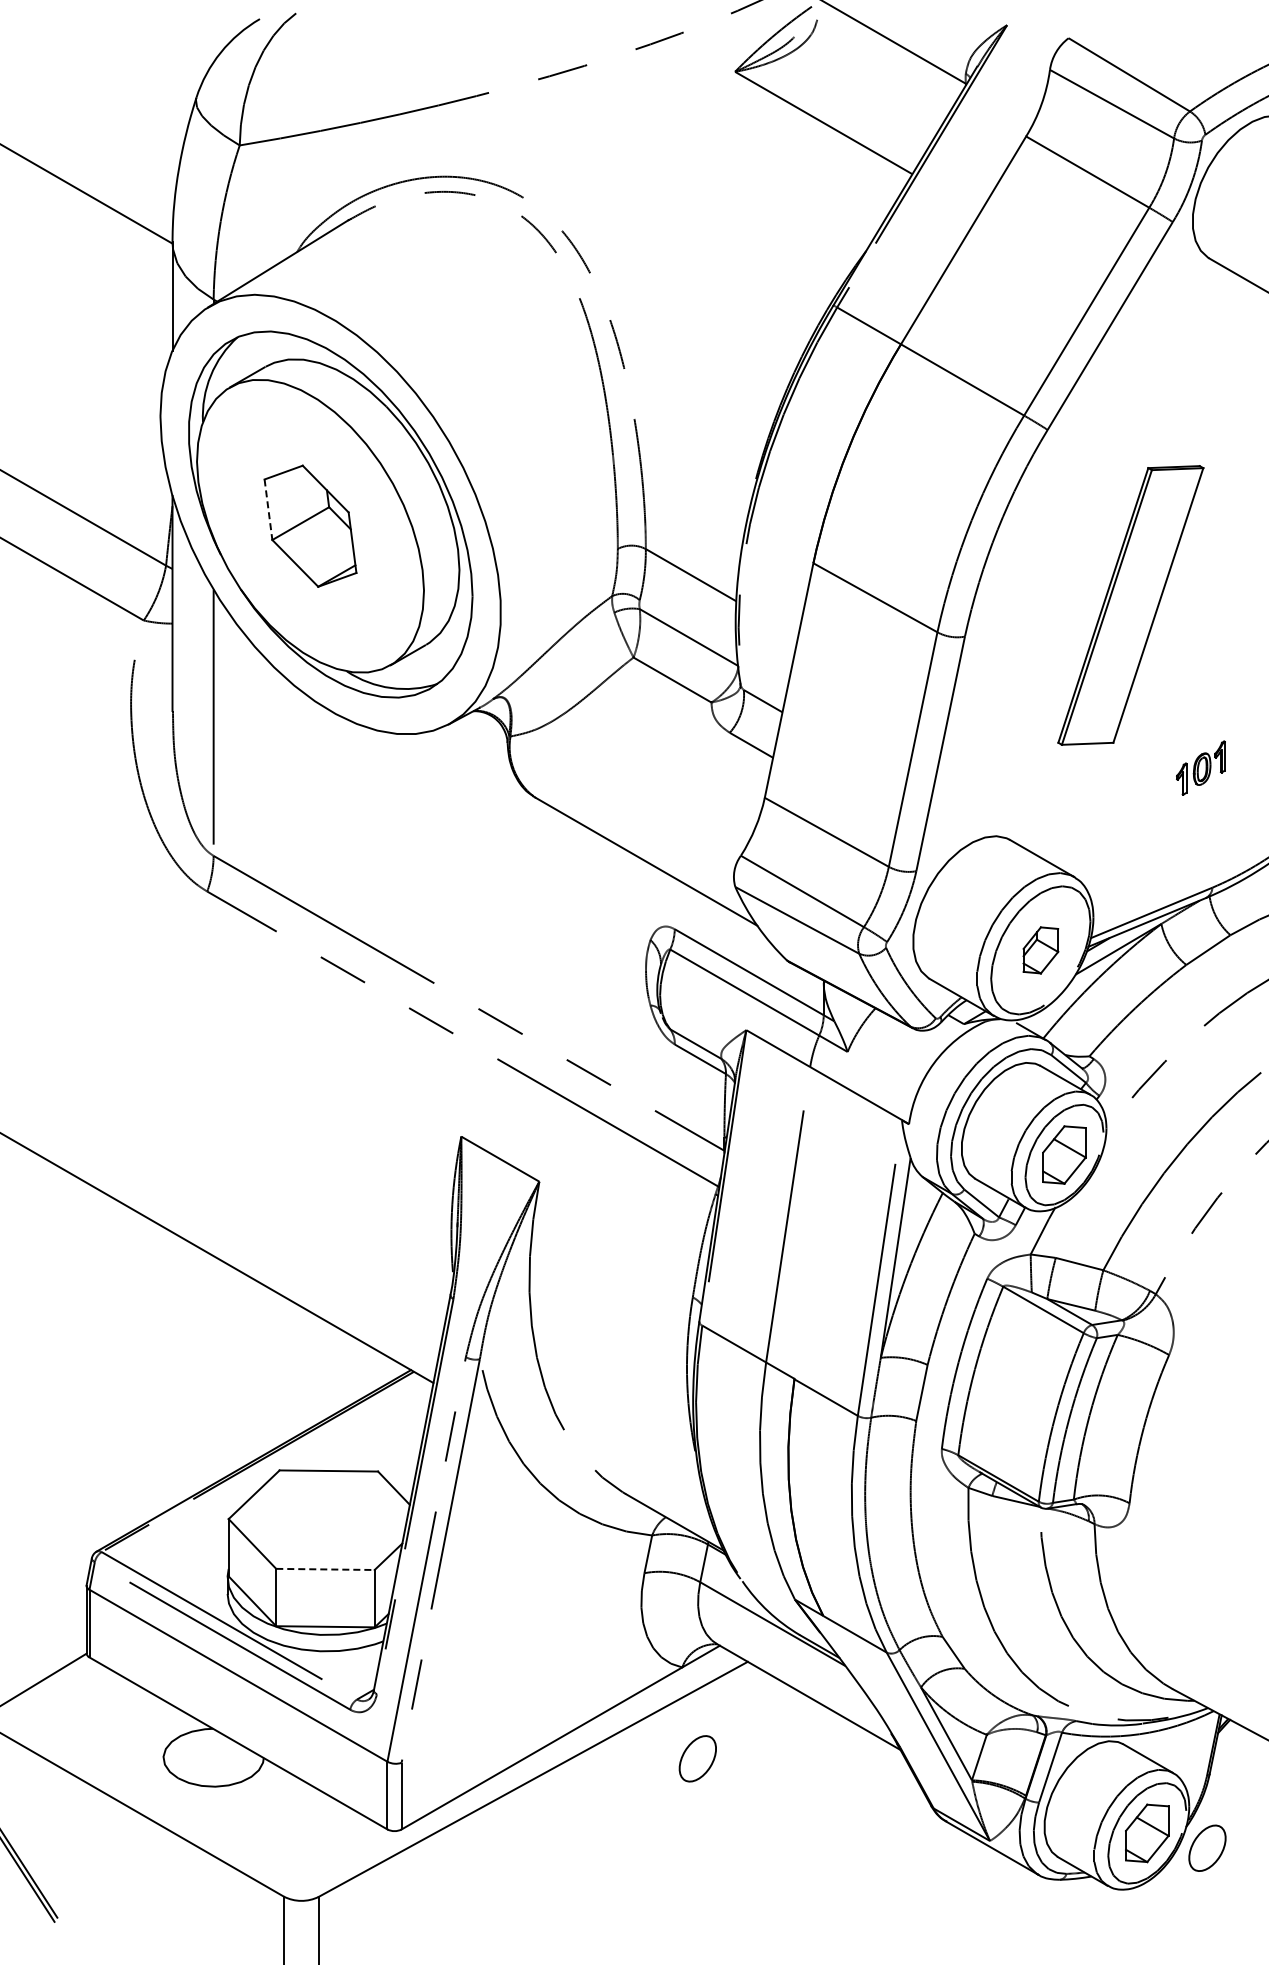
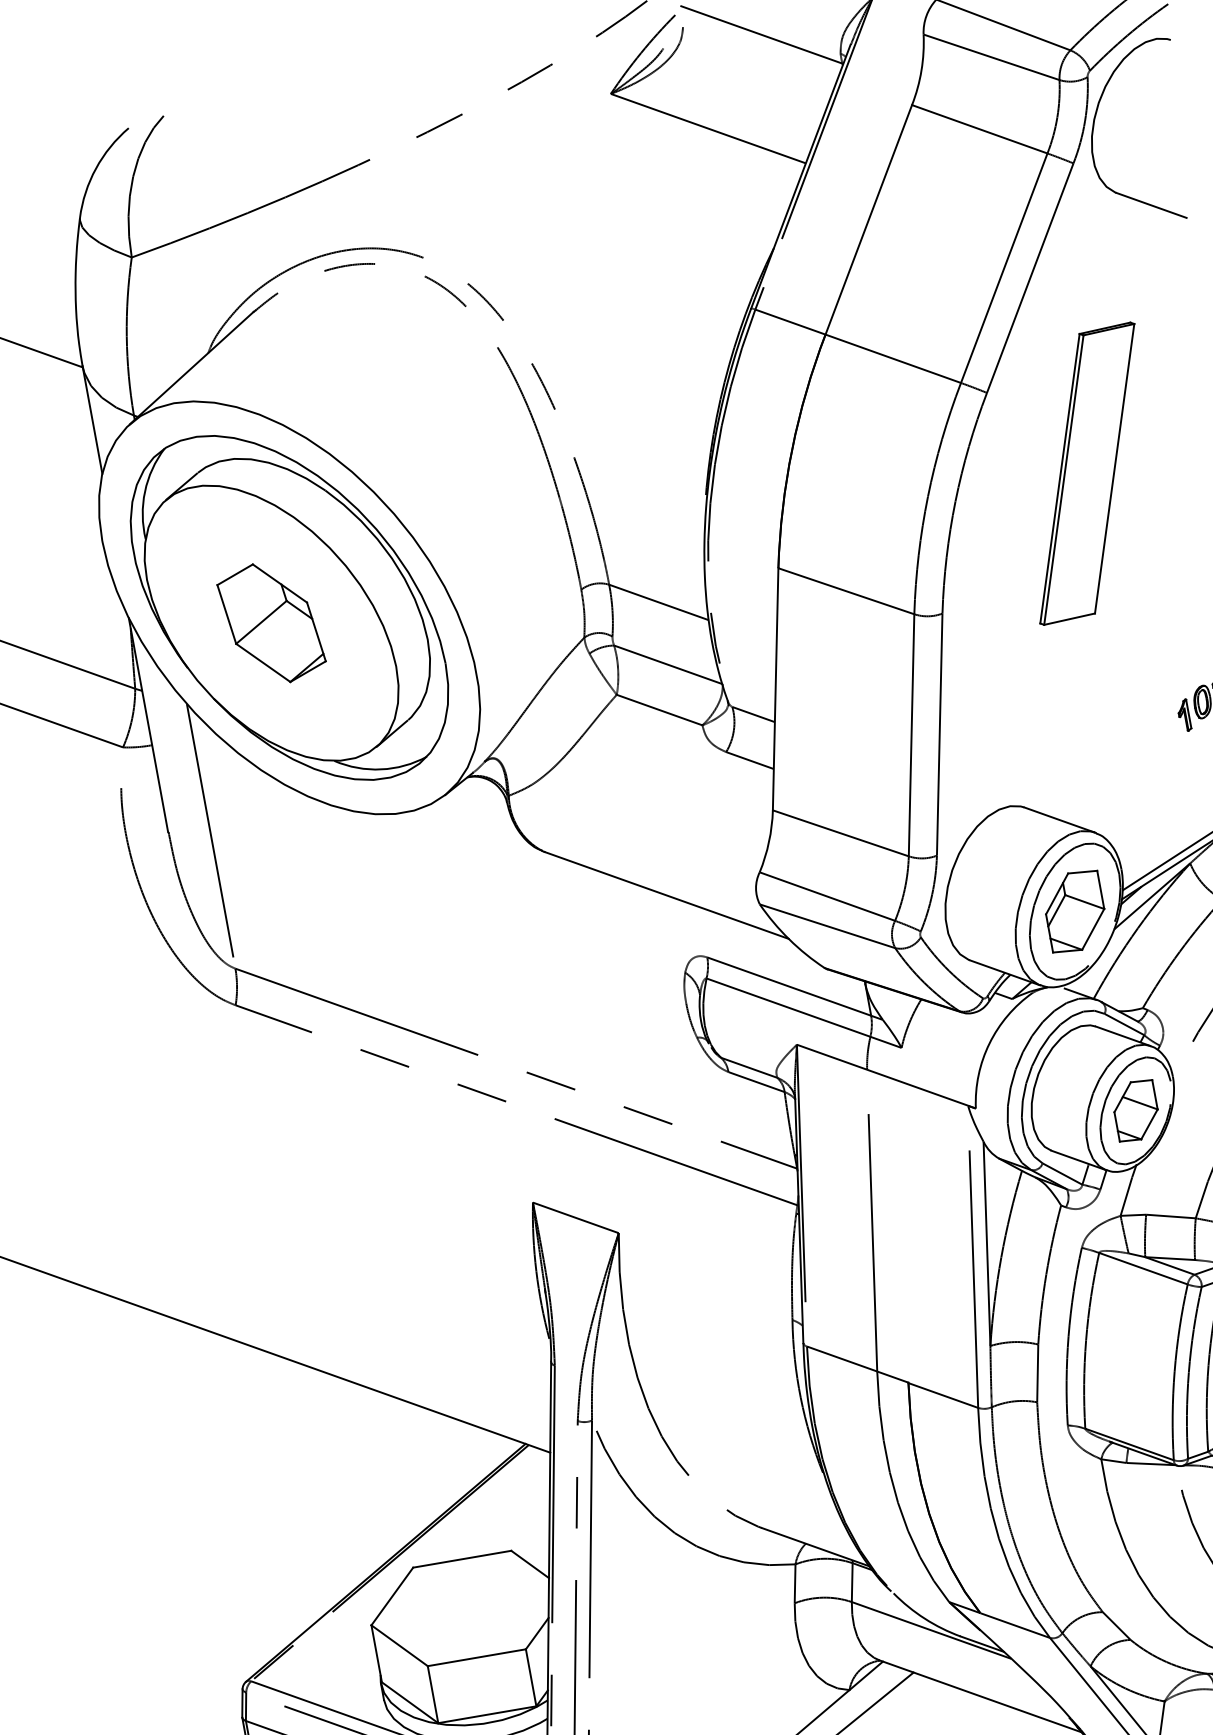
line: (268, 509) -> (226, 614), dashed -> solid
part: (1130, 605) -> (1086, 473), moved
part: (1040, 950) -> (1074, 911), size x1.67
line: (325, 1569) -> (476, 1657), dashed -> solid

